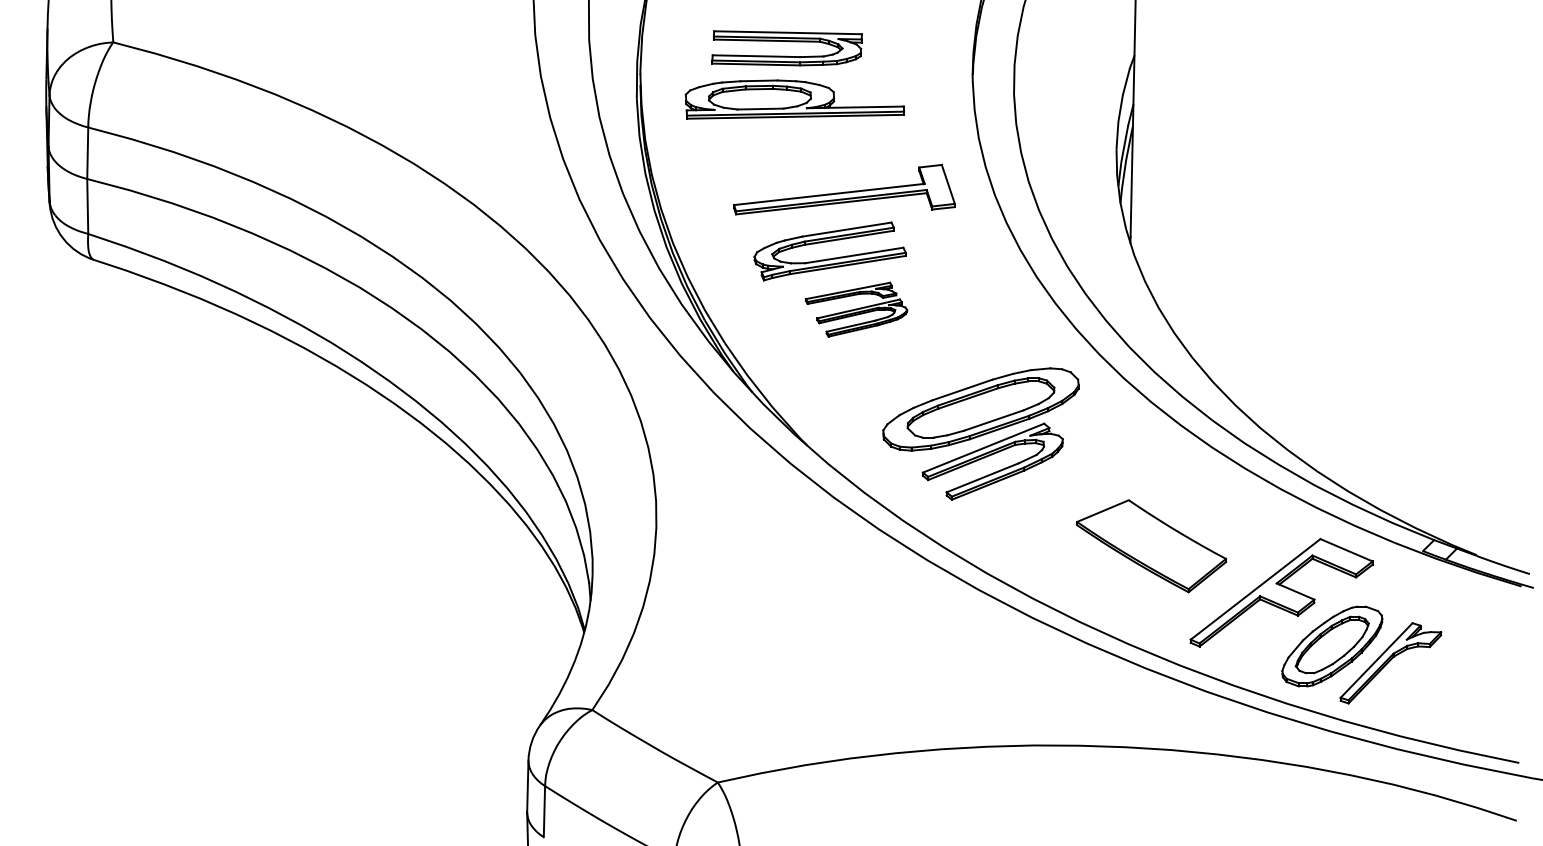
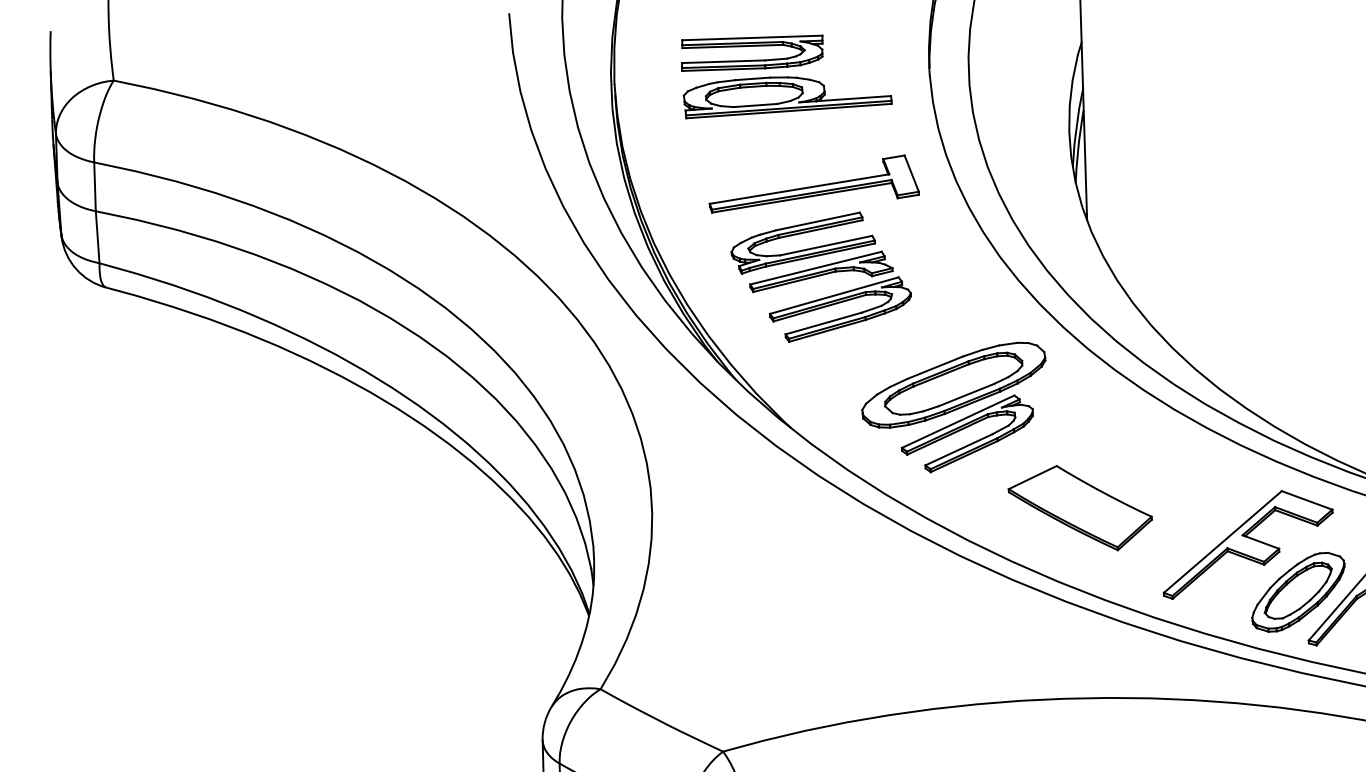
part: (794, 99) -> (787, 94), moved
part: (856, 309) -> (830, 296), size x1.67
part: (1151, 546) -> (1080, 508), moved

